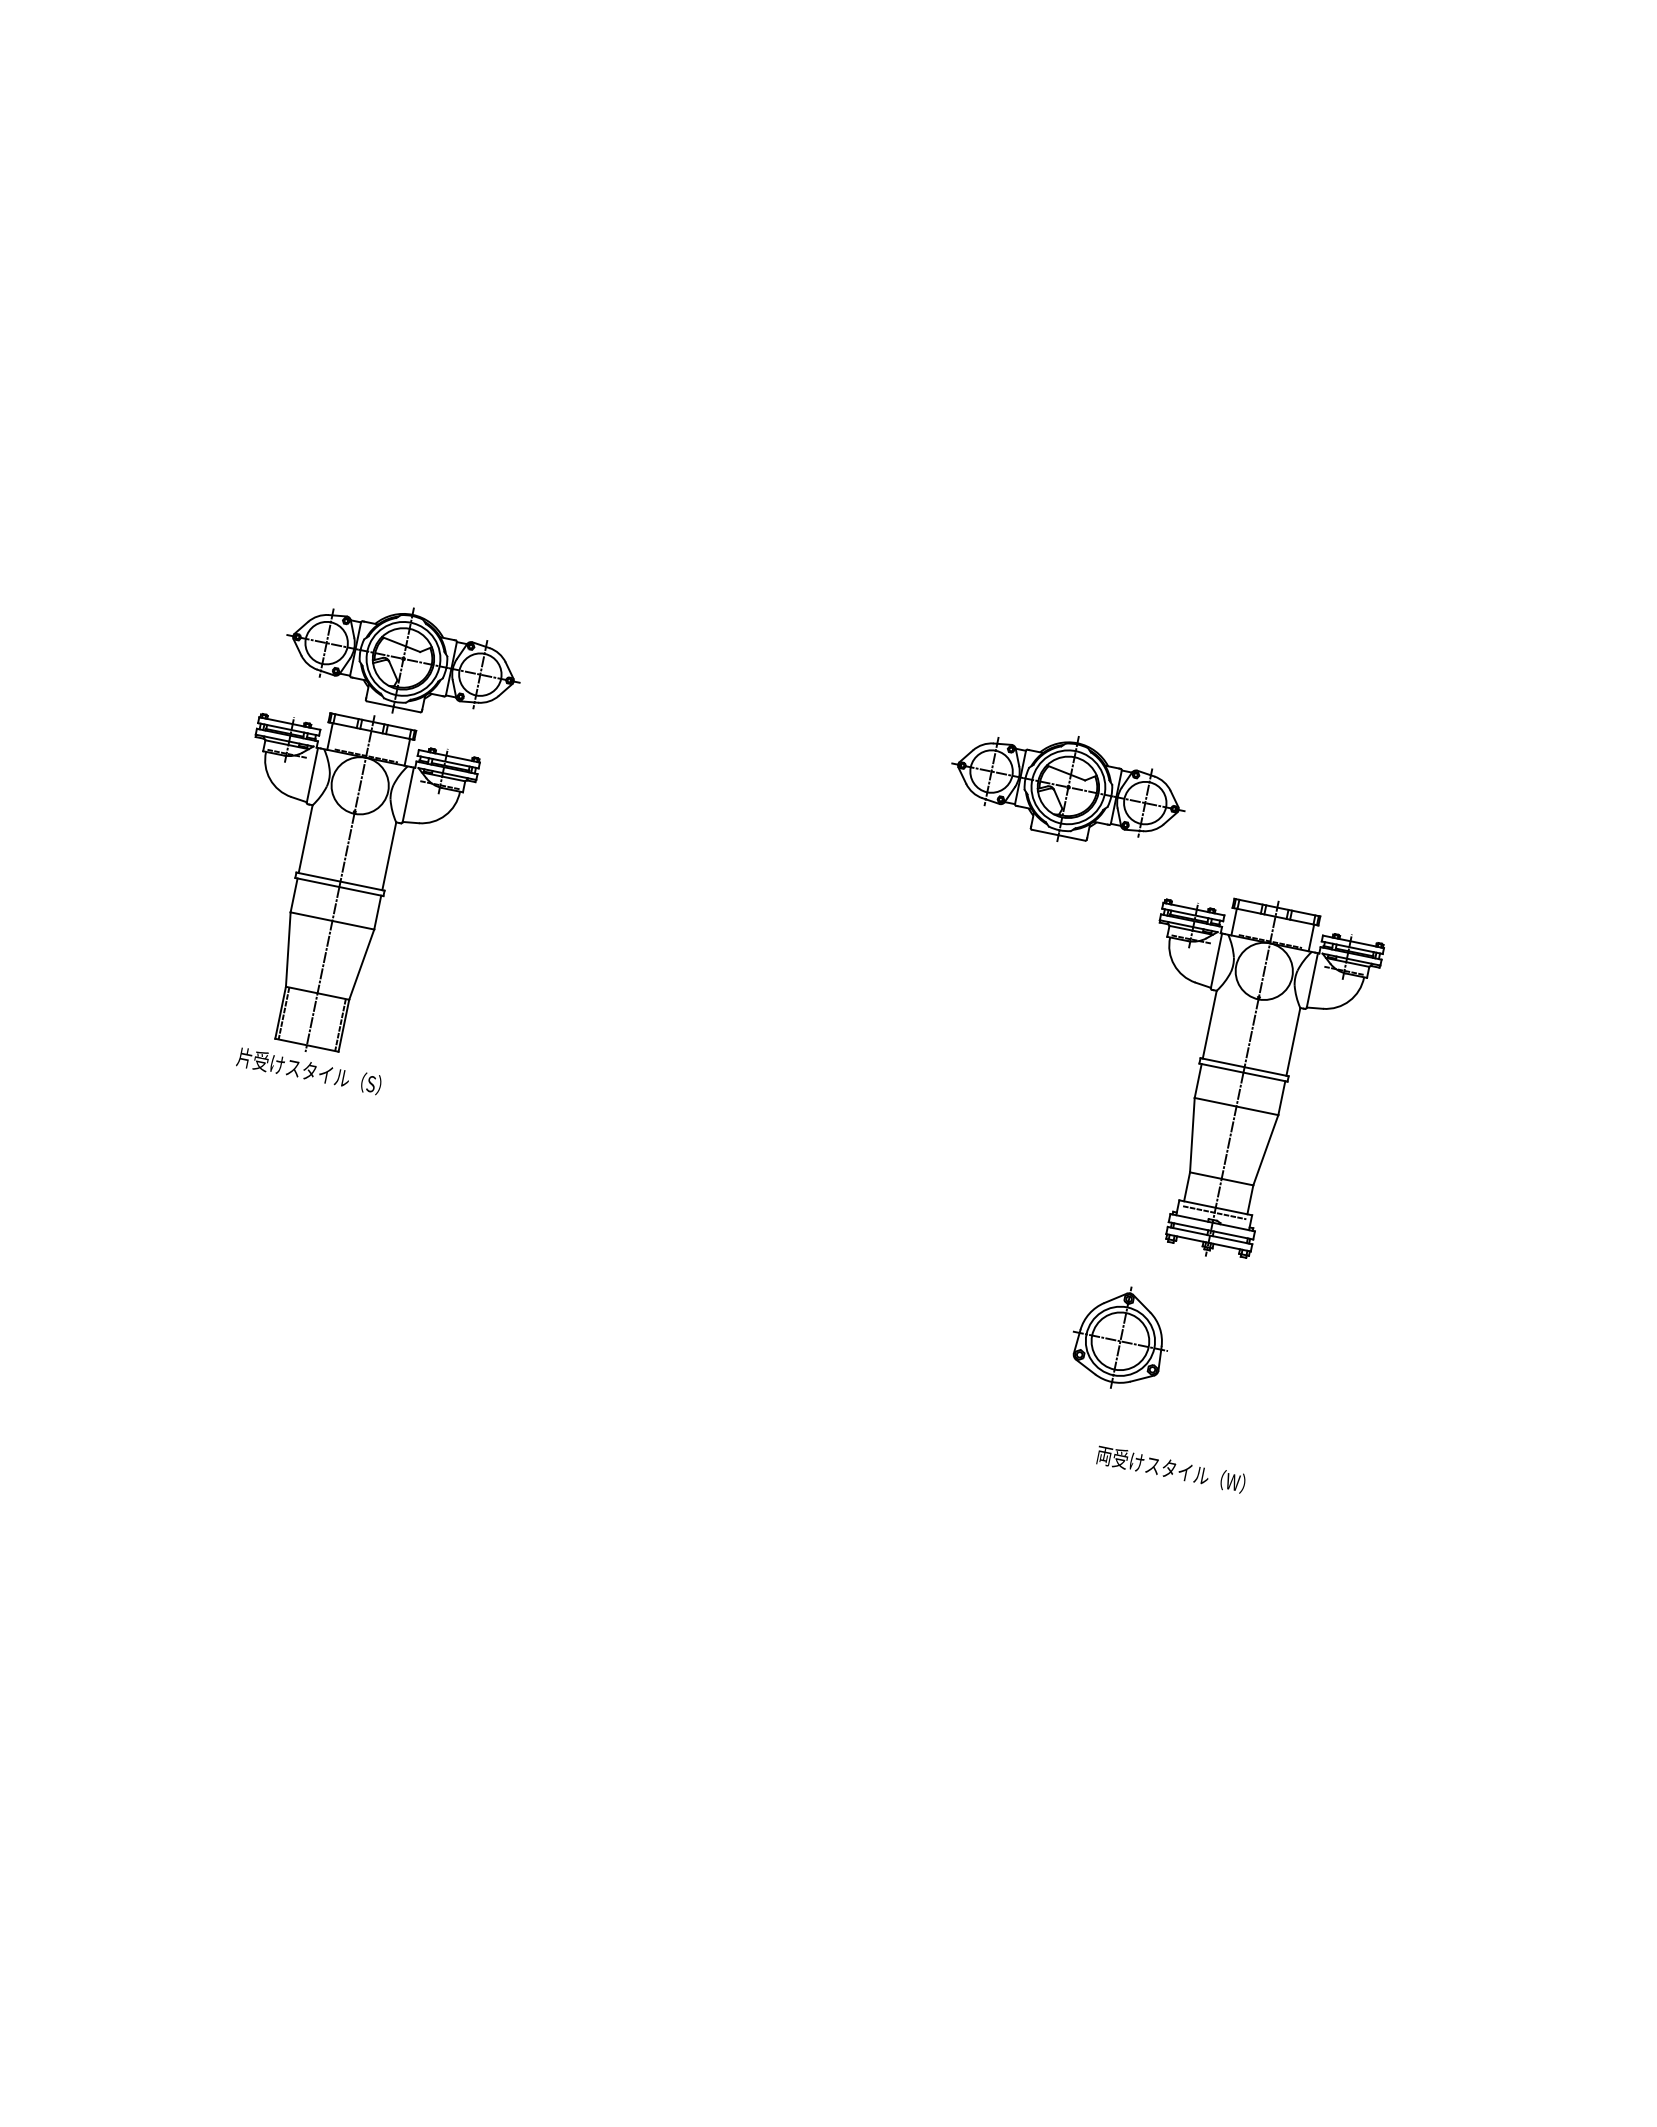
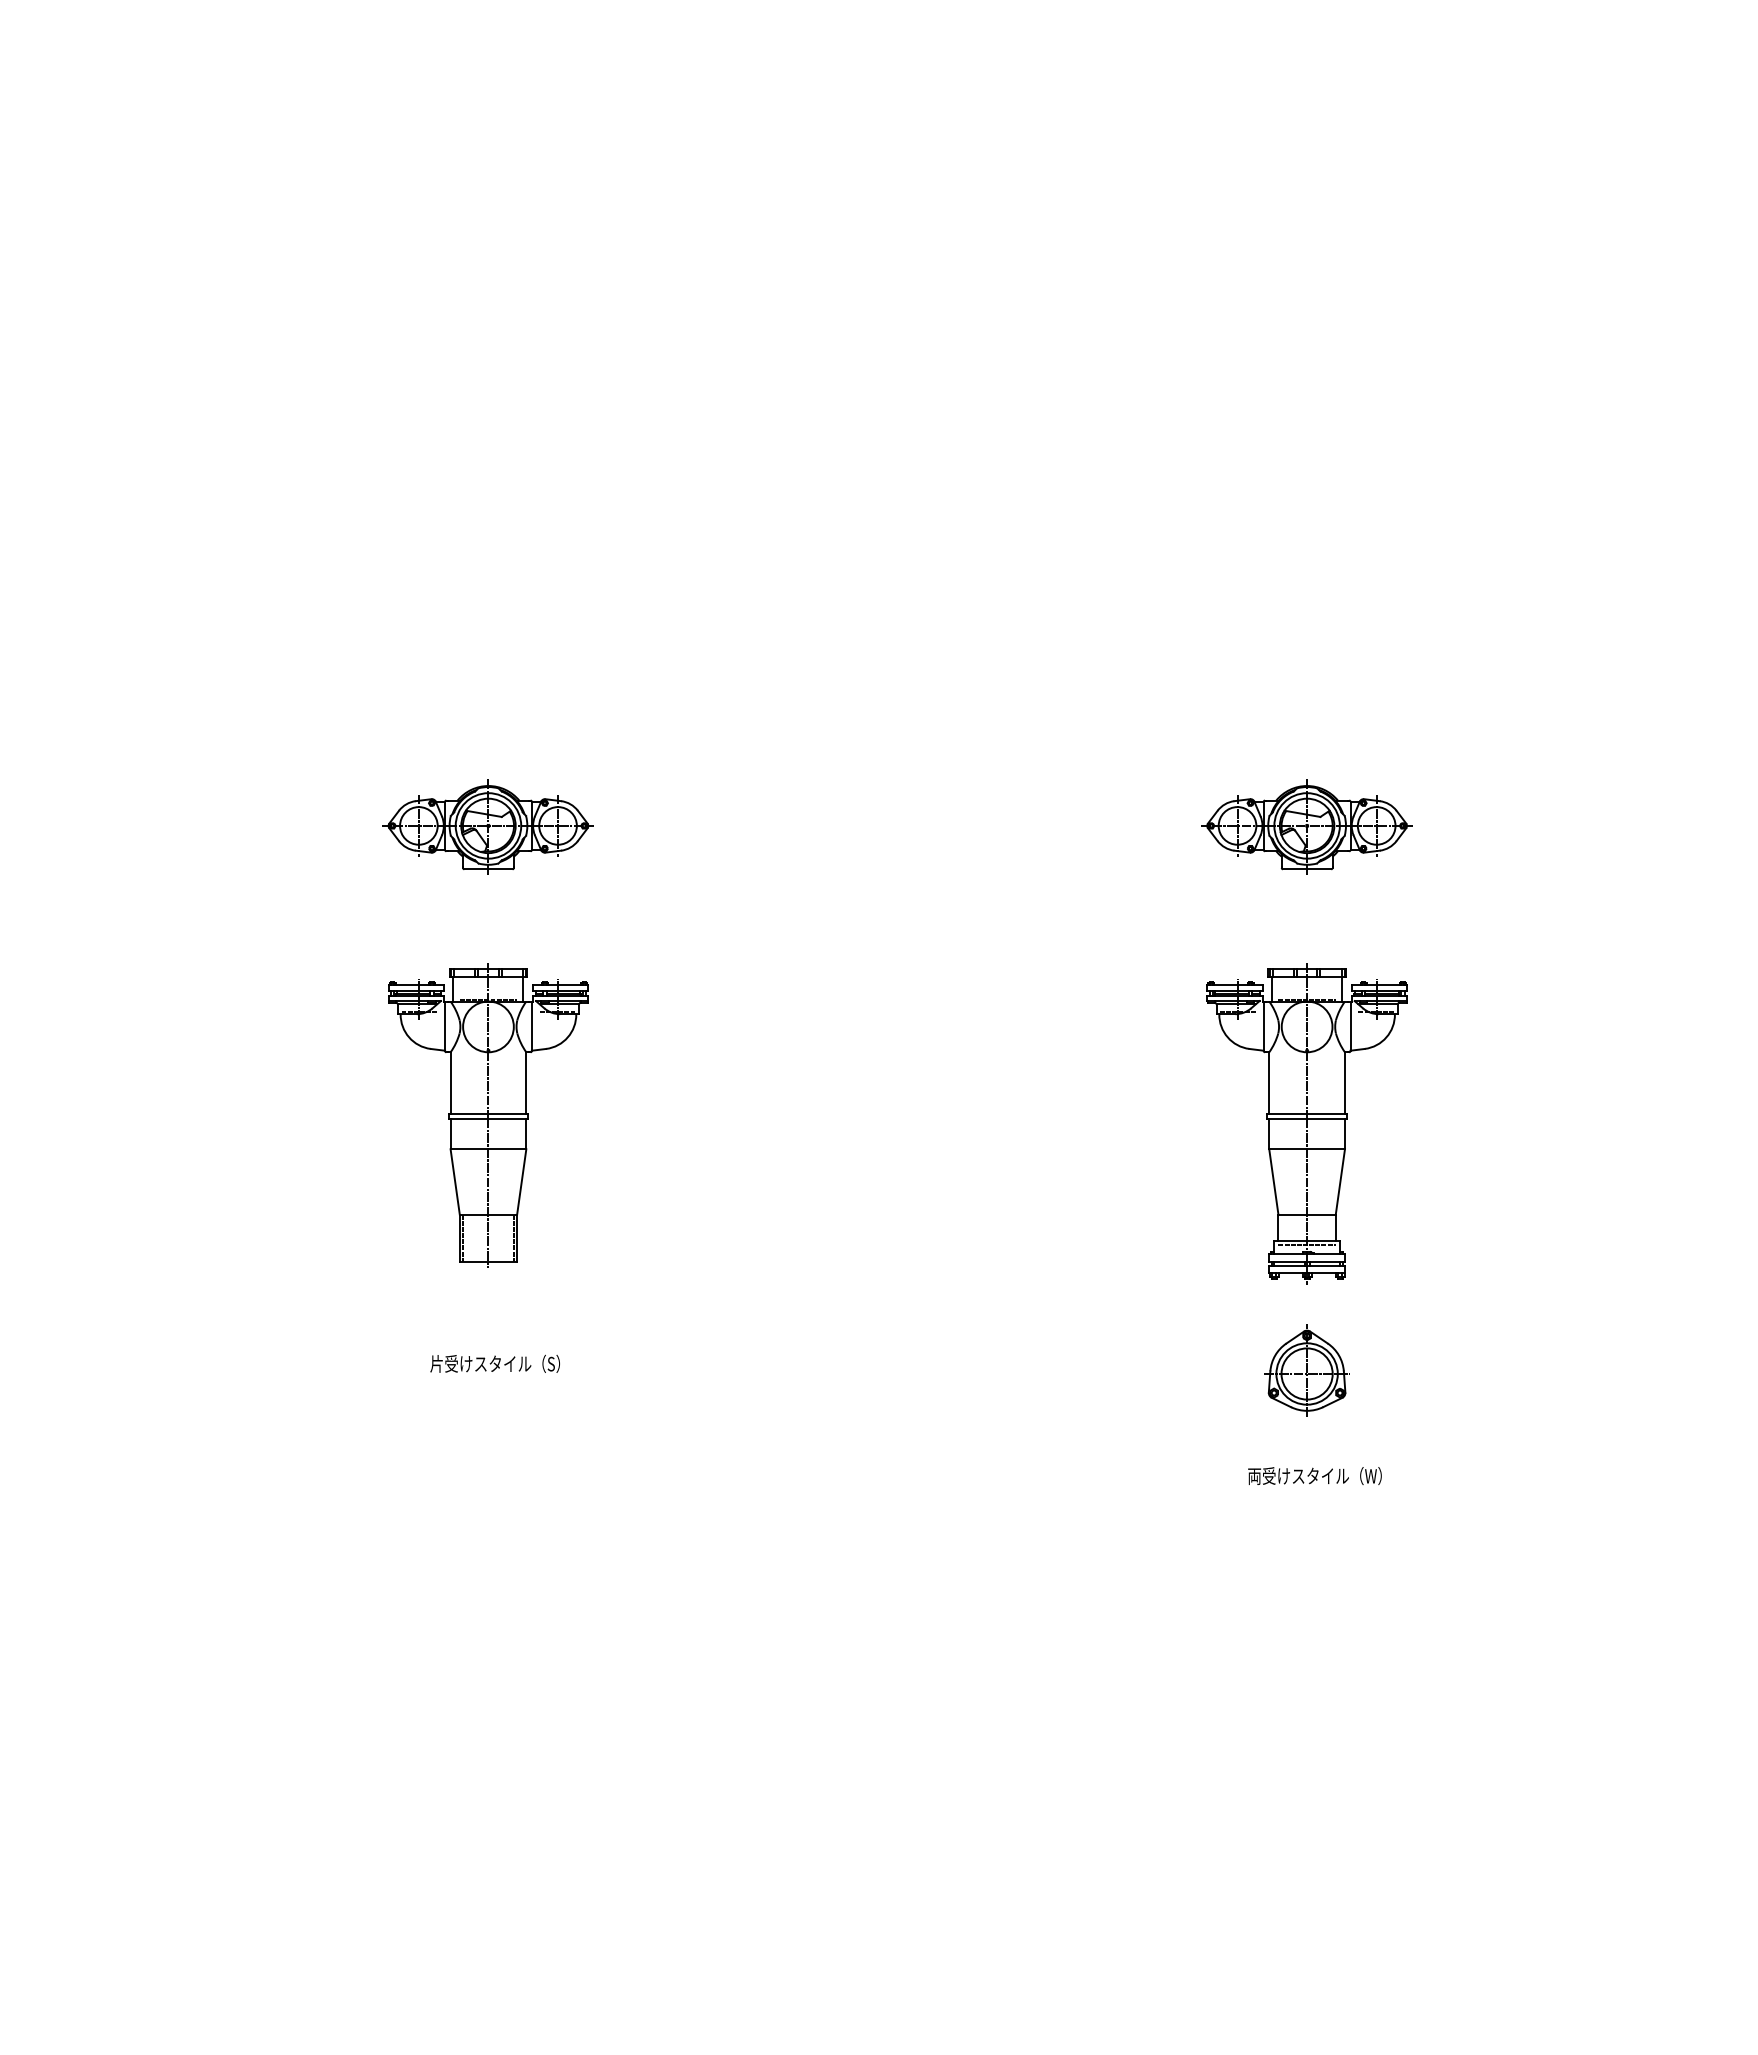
part: (402, 659) -> (487, 826), moved
part: (1067, 787) -> (1306, 826), moved
text: (308, 1070) -> (494, 1363), moved
part: (1120, 1337) -> (1306, 1370), moved

